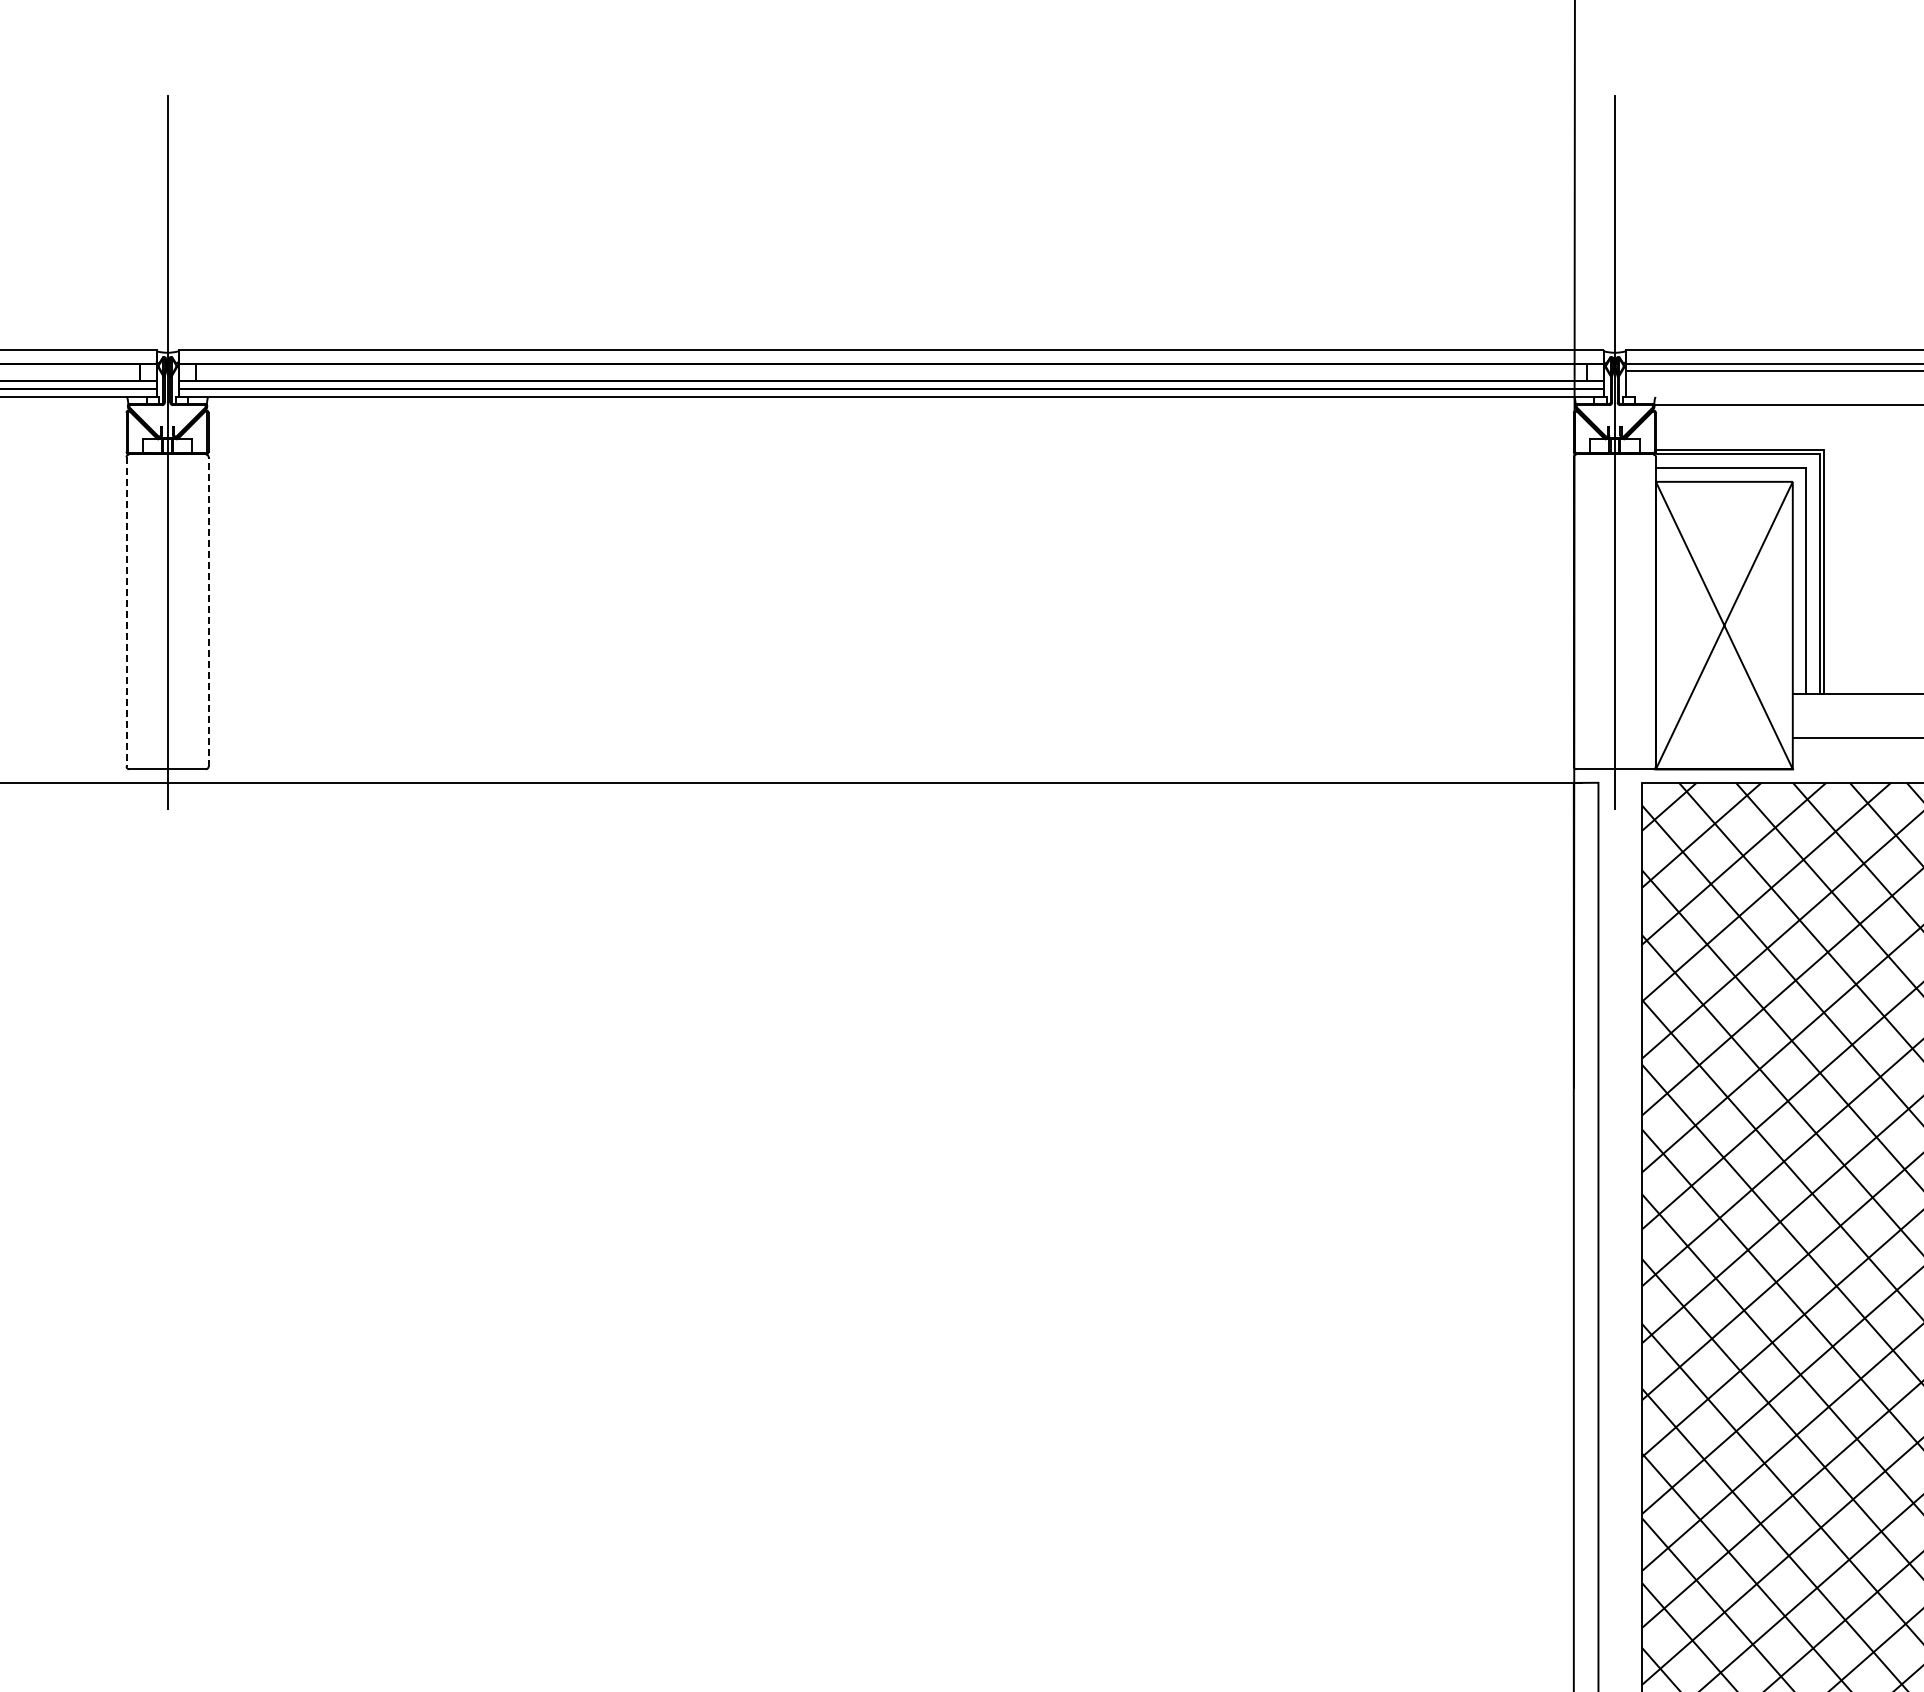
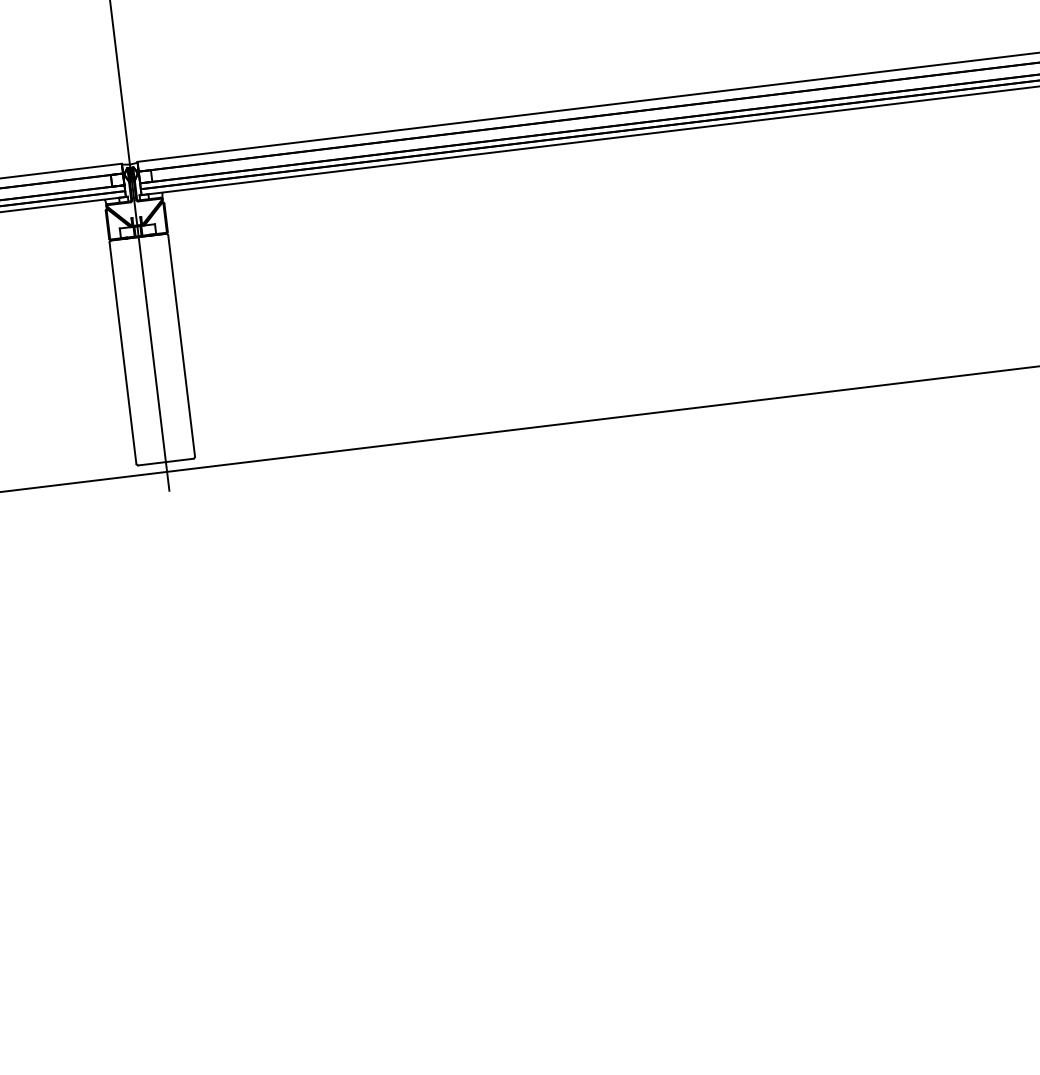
line: (126, 611) -> (122, 352), dashed -> solid
line: (208, 611) -> (181, 345), dashed -> solid

